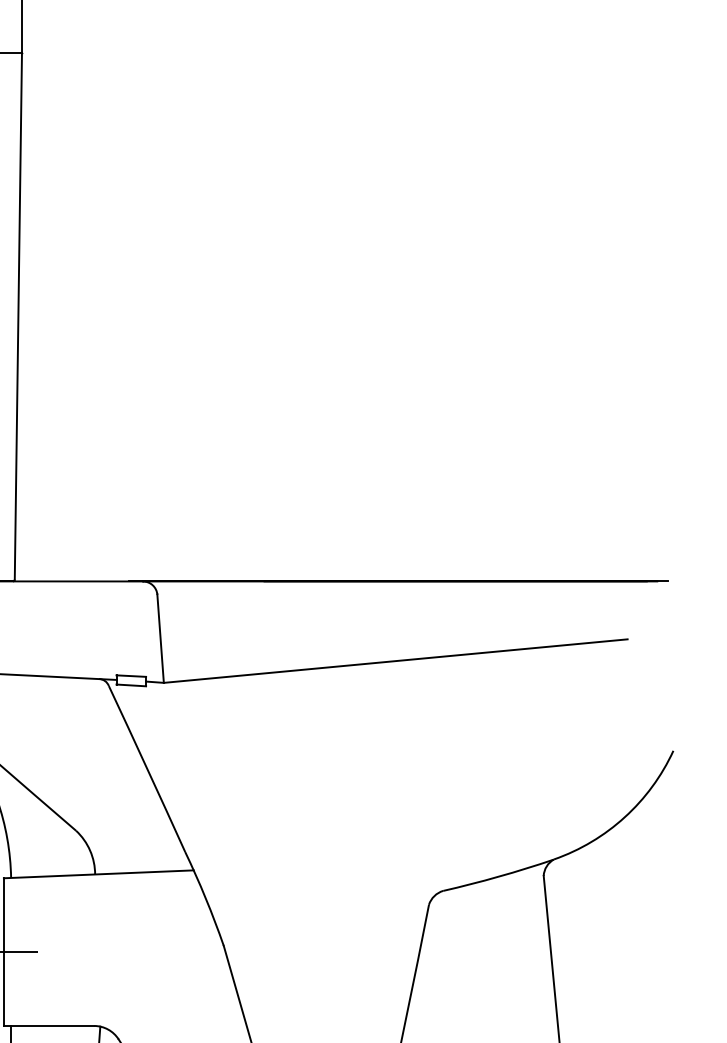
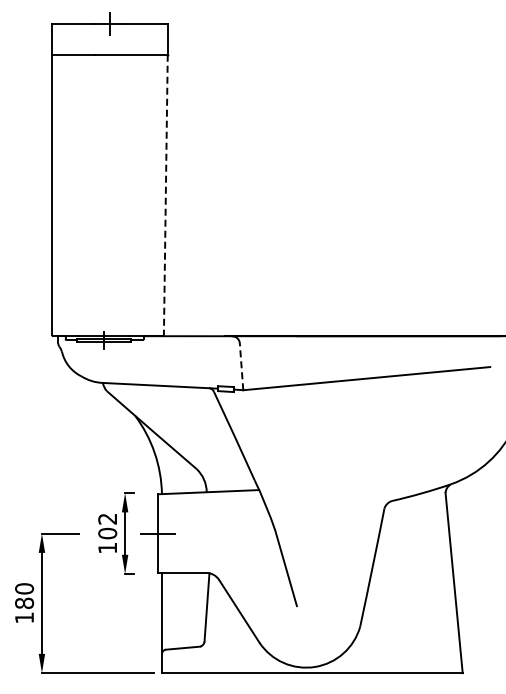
line: (17, 317) -> (165, 195), solid -> dashed
line: (160, 638) -> (241, 366), solid -> dashed

